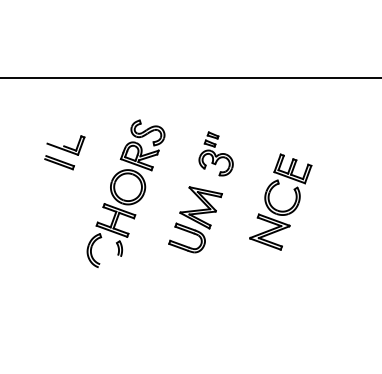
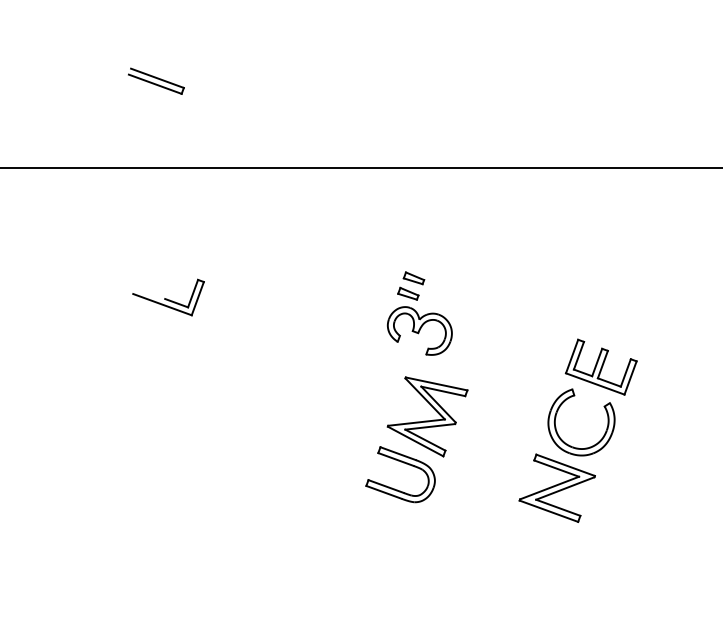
part: (215, 153) -> (418, 312), moved
part: (59, 162) -> (156, 80), moved
part: (125, 193) -> (282, 389), removed
part: (274, 207) -> (566, 441), moved

